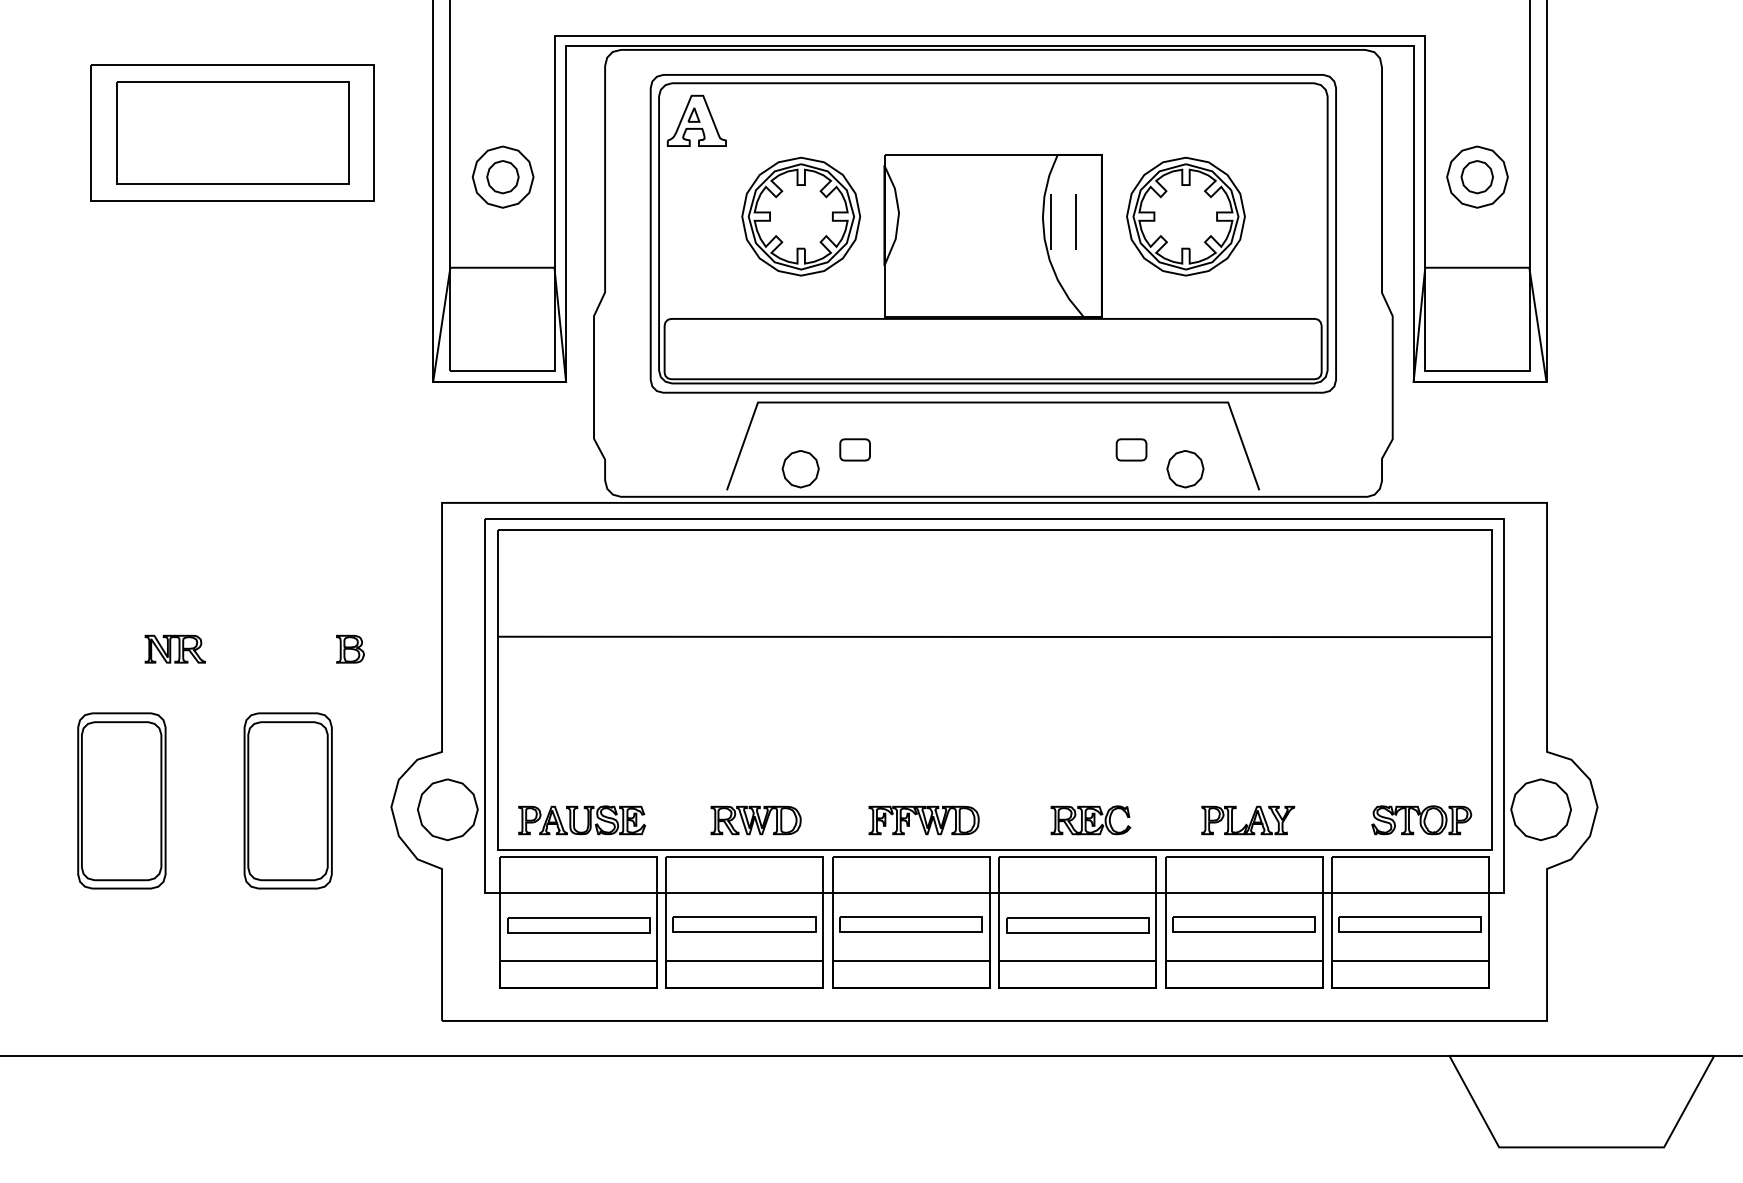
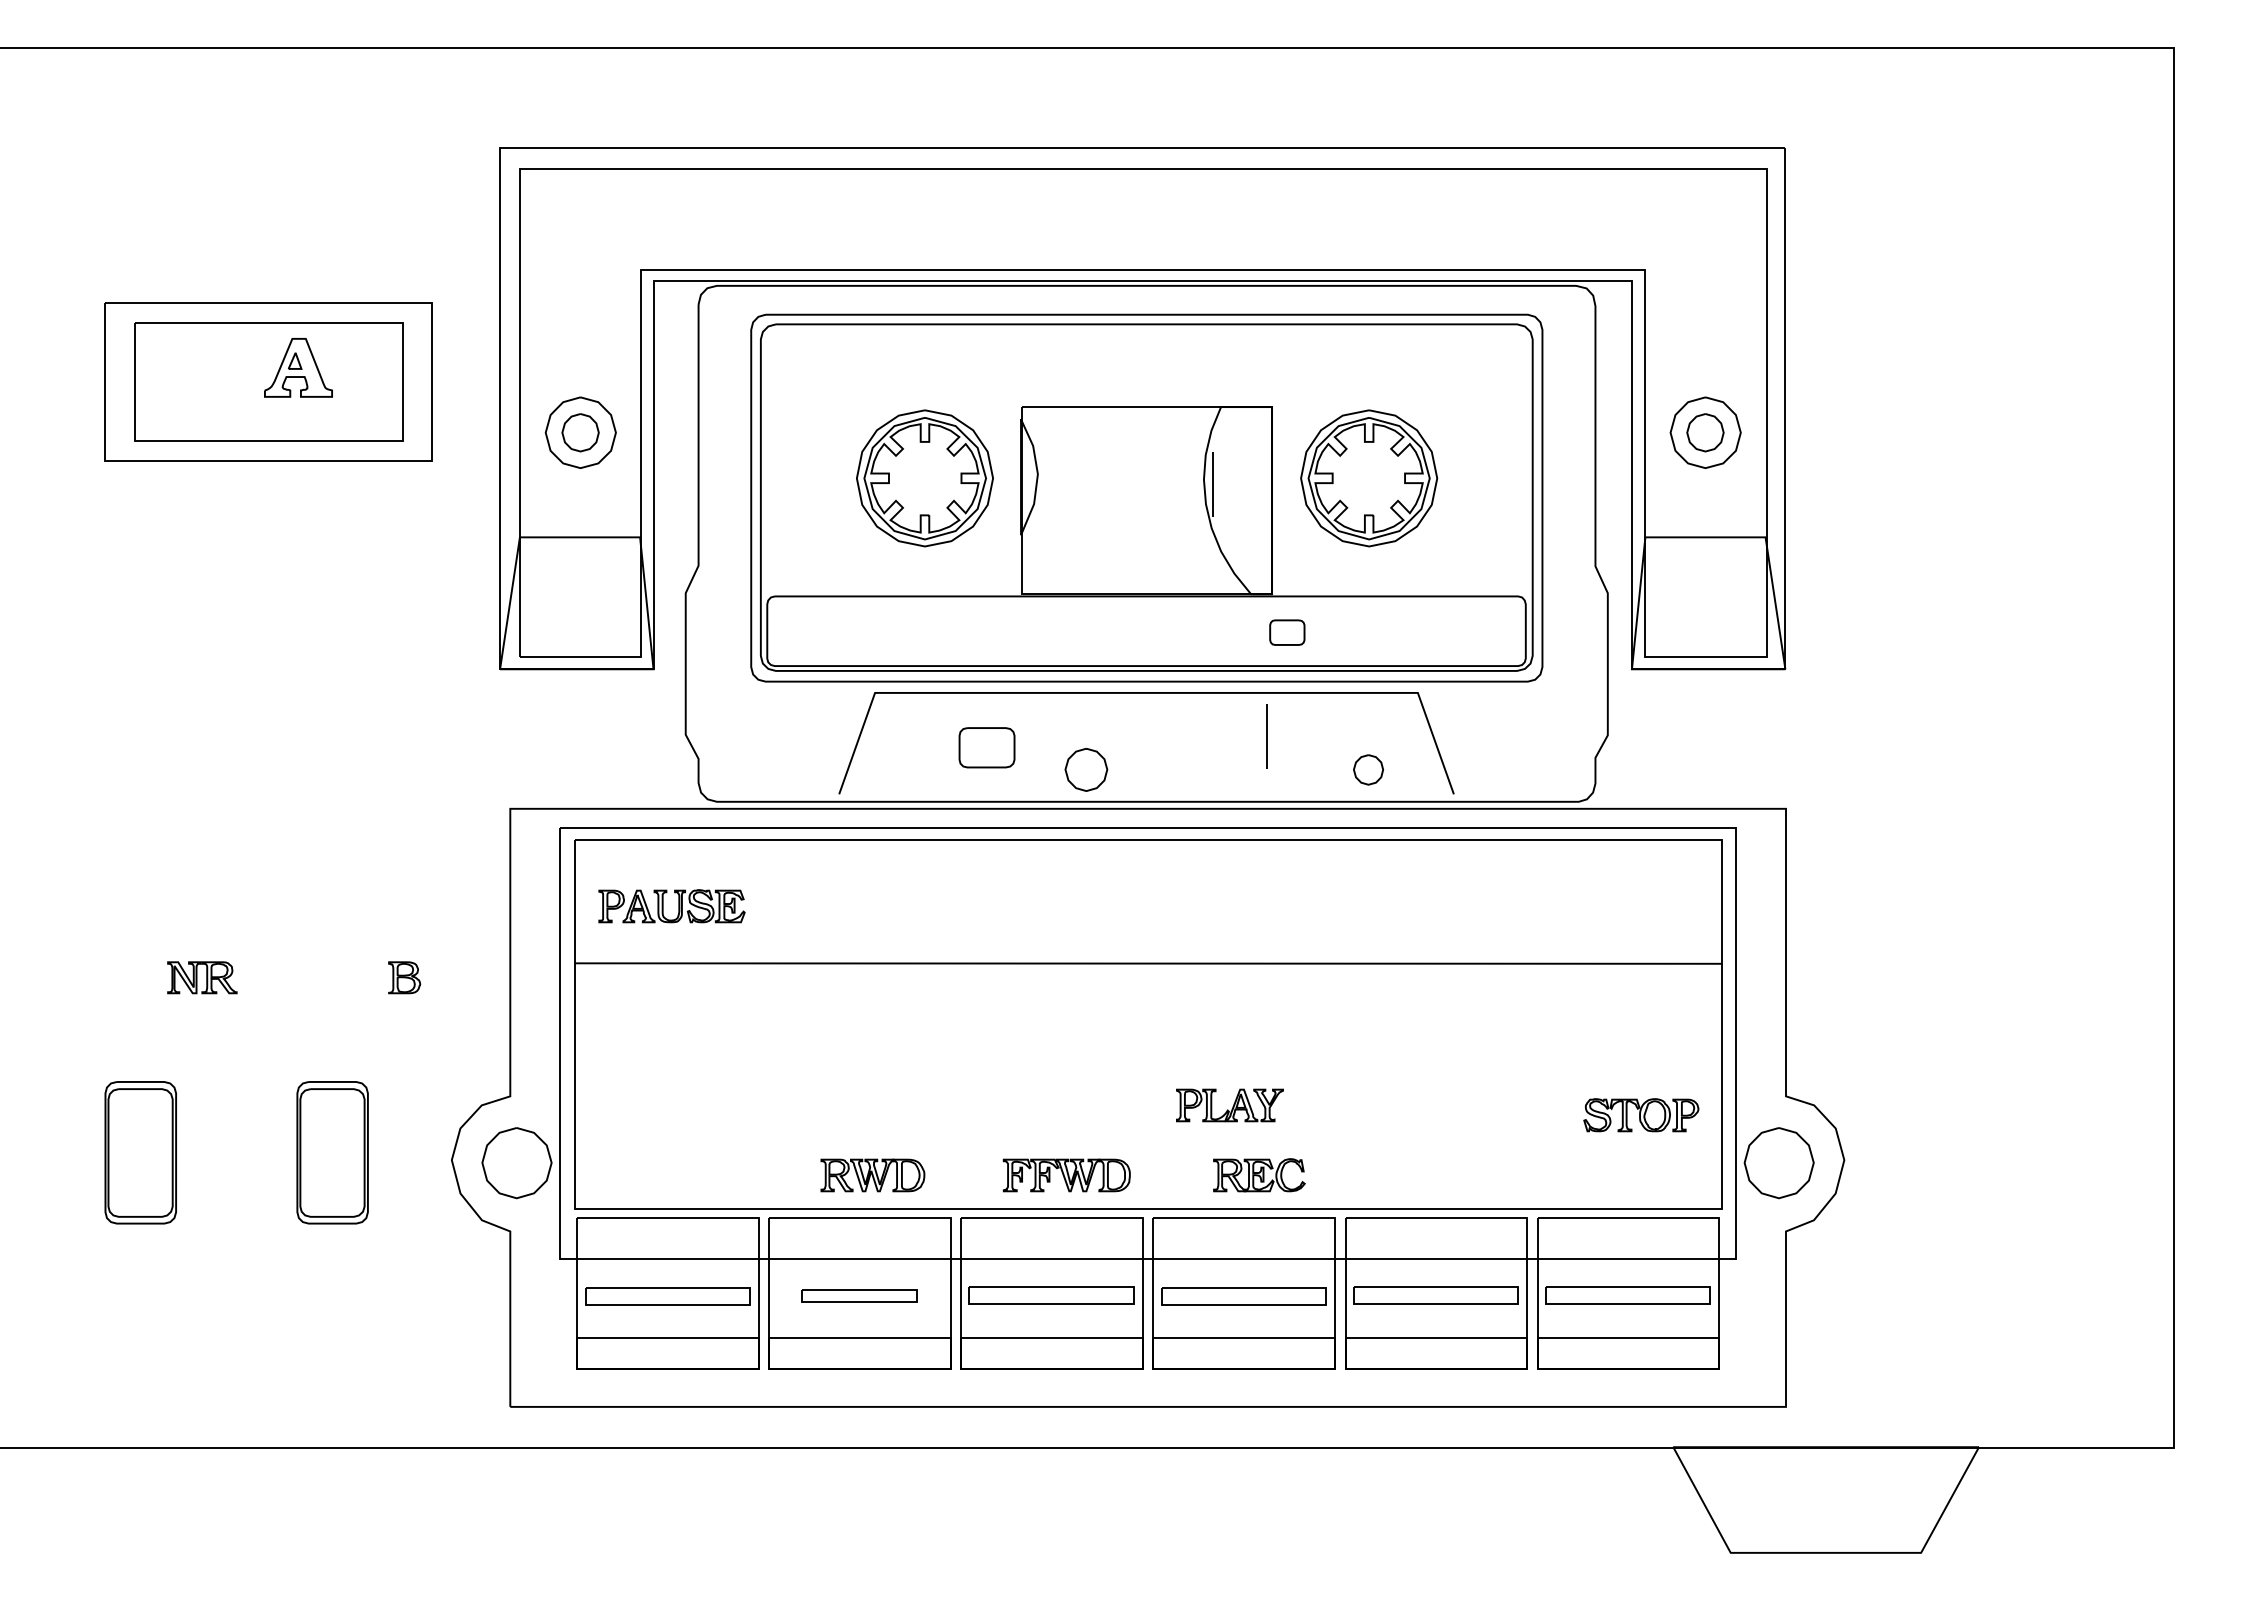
part: (696, 120) -> (298, 367), moved
line: (1075, 221) -> (1266, 736), moved
part: (855, 449) -> (987, 747), size x1.6
part: (1131, 449) -> (1287, 632), moved
part: (800, 468) -> (1086, 769), moved
part: (1185, 468) -> (1368, 769), size x0.7
part: (121, 800) -> (140, 1152), size x0.7
part: (288, 800) -> (332, 1152), size x0.7
part: (587, 820) -> (678, 906), moved
part: (1247, 820) -> (1229, 1105), moved
part: (1421, 820) -> (1641, 1115), moved
part: (744, 924) -> (859, 1295), size x0.7

